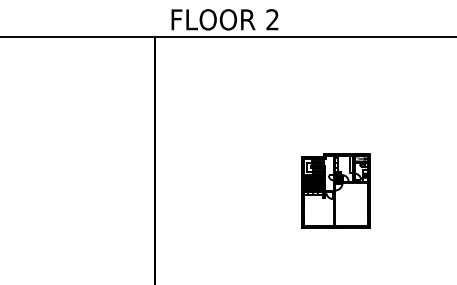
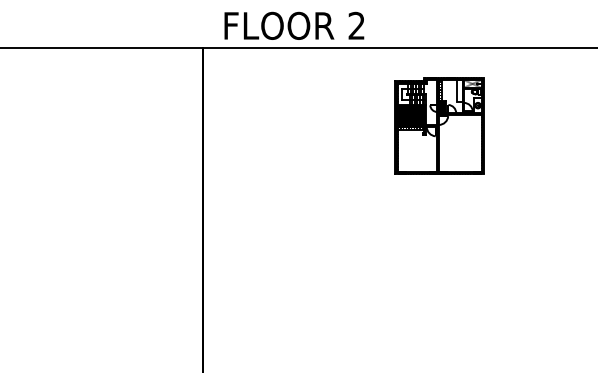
part: (335, 190) -> (439, 124), moved

